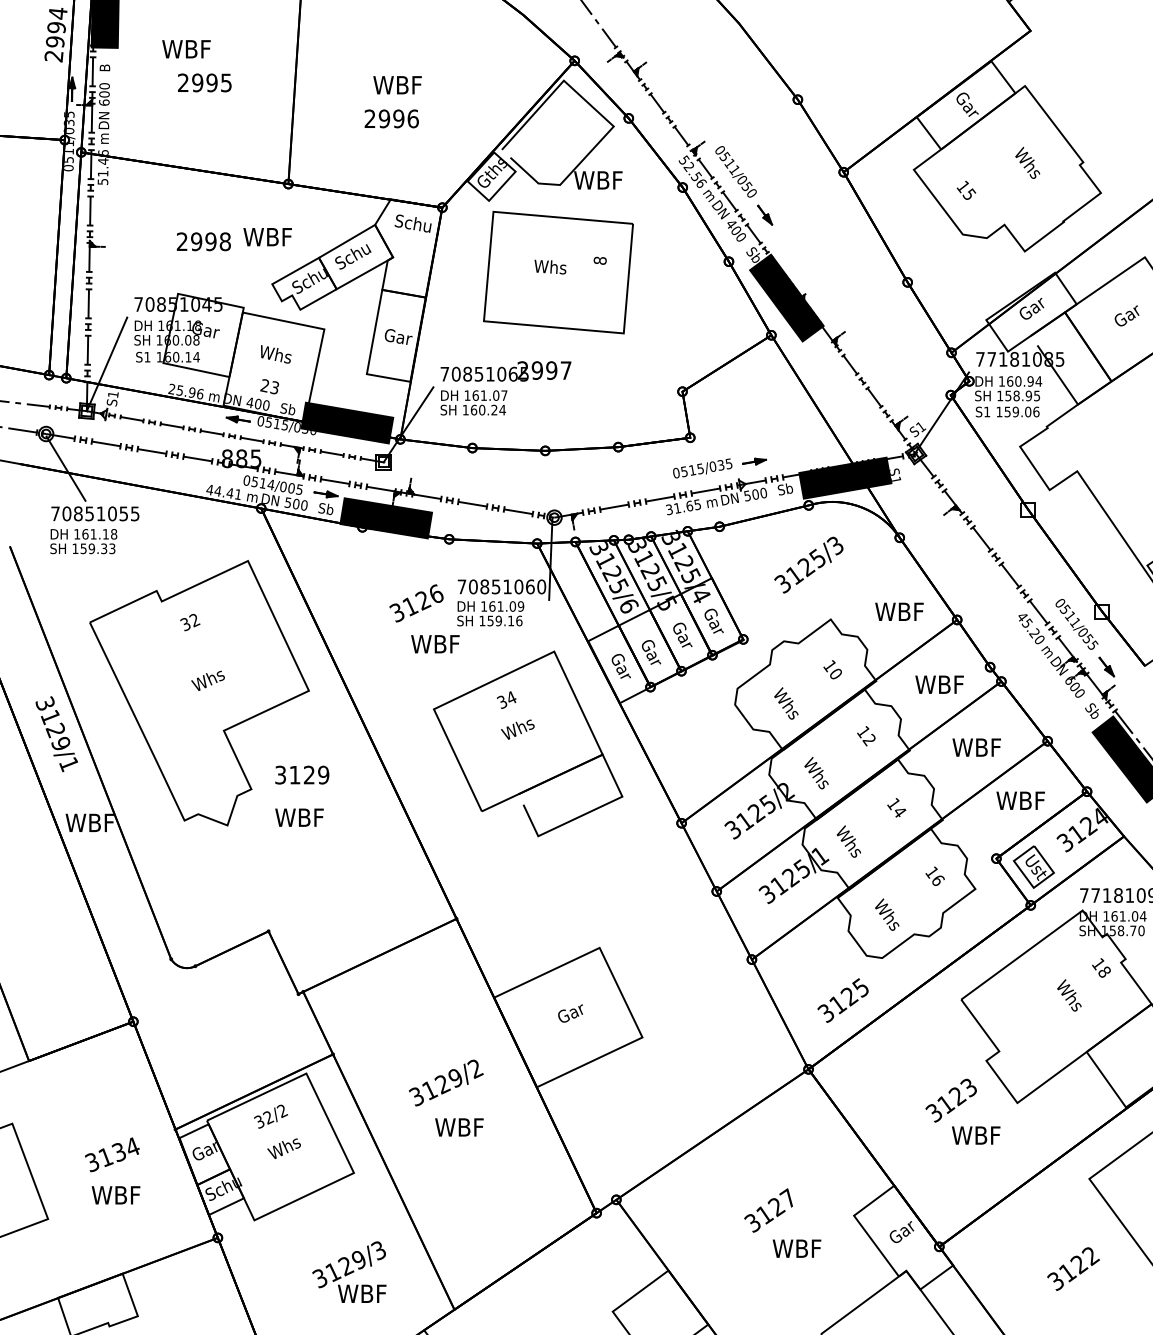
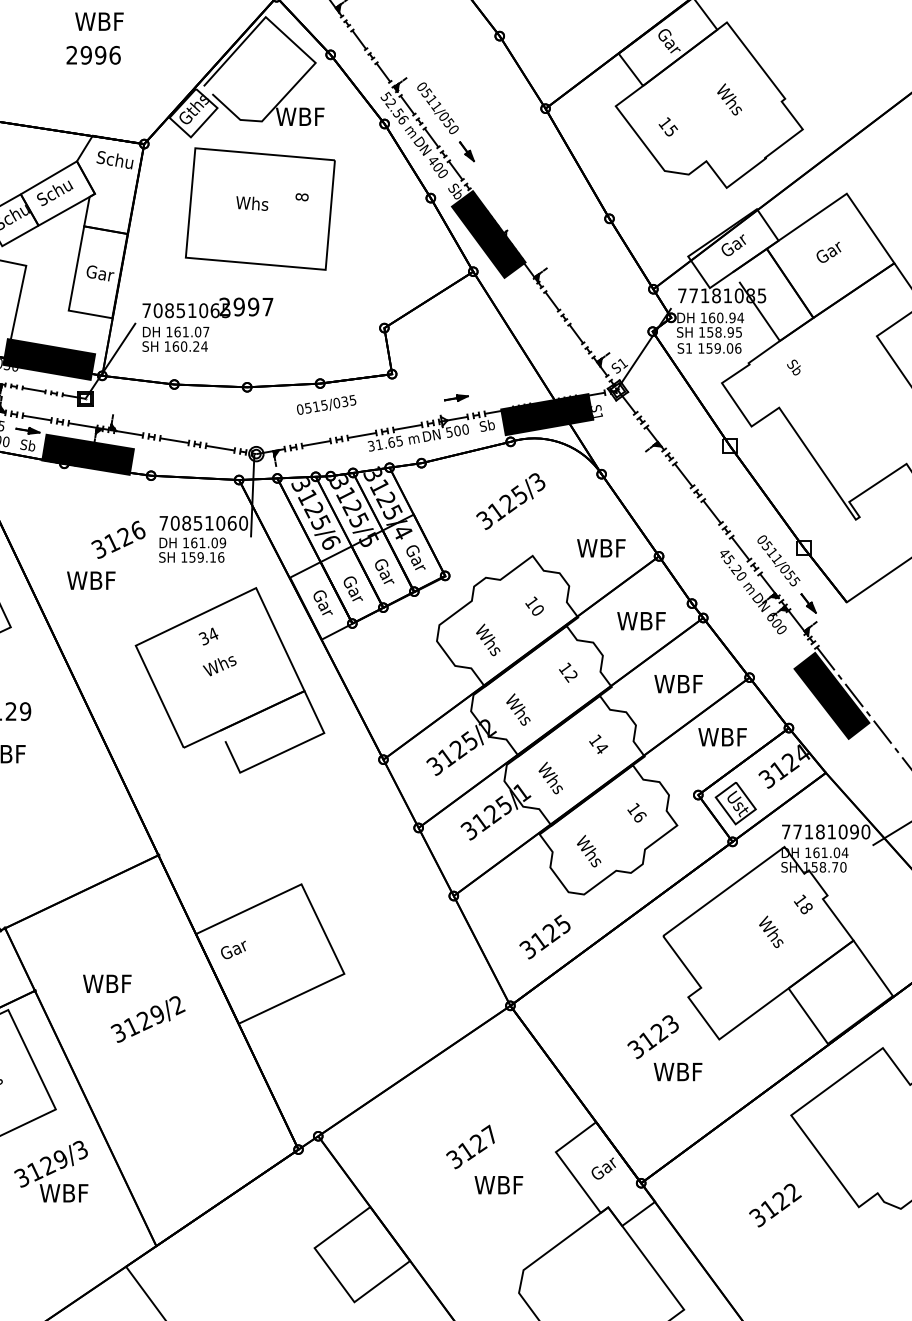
text: (702, 468) -> (326, 404), moved
text: (435, 644) -> (91, 580), moved
text: (1091, 710) -> (793, 366), moved
text: (570, 1013) -> (233, 949), moved
text: (459, 1127) -> (107, 983), moved
text: (349, 1271) -> (51, 1170), moved

